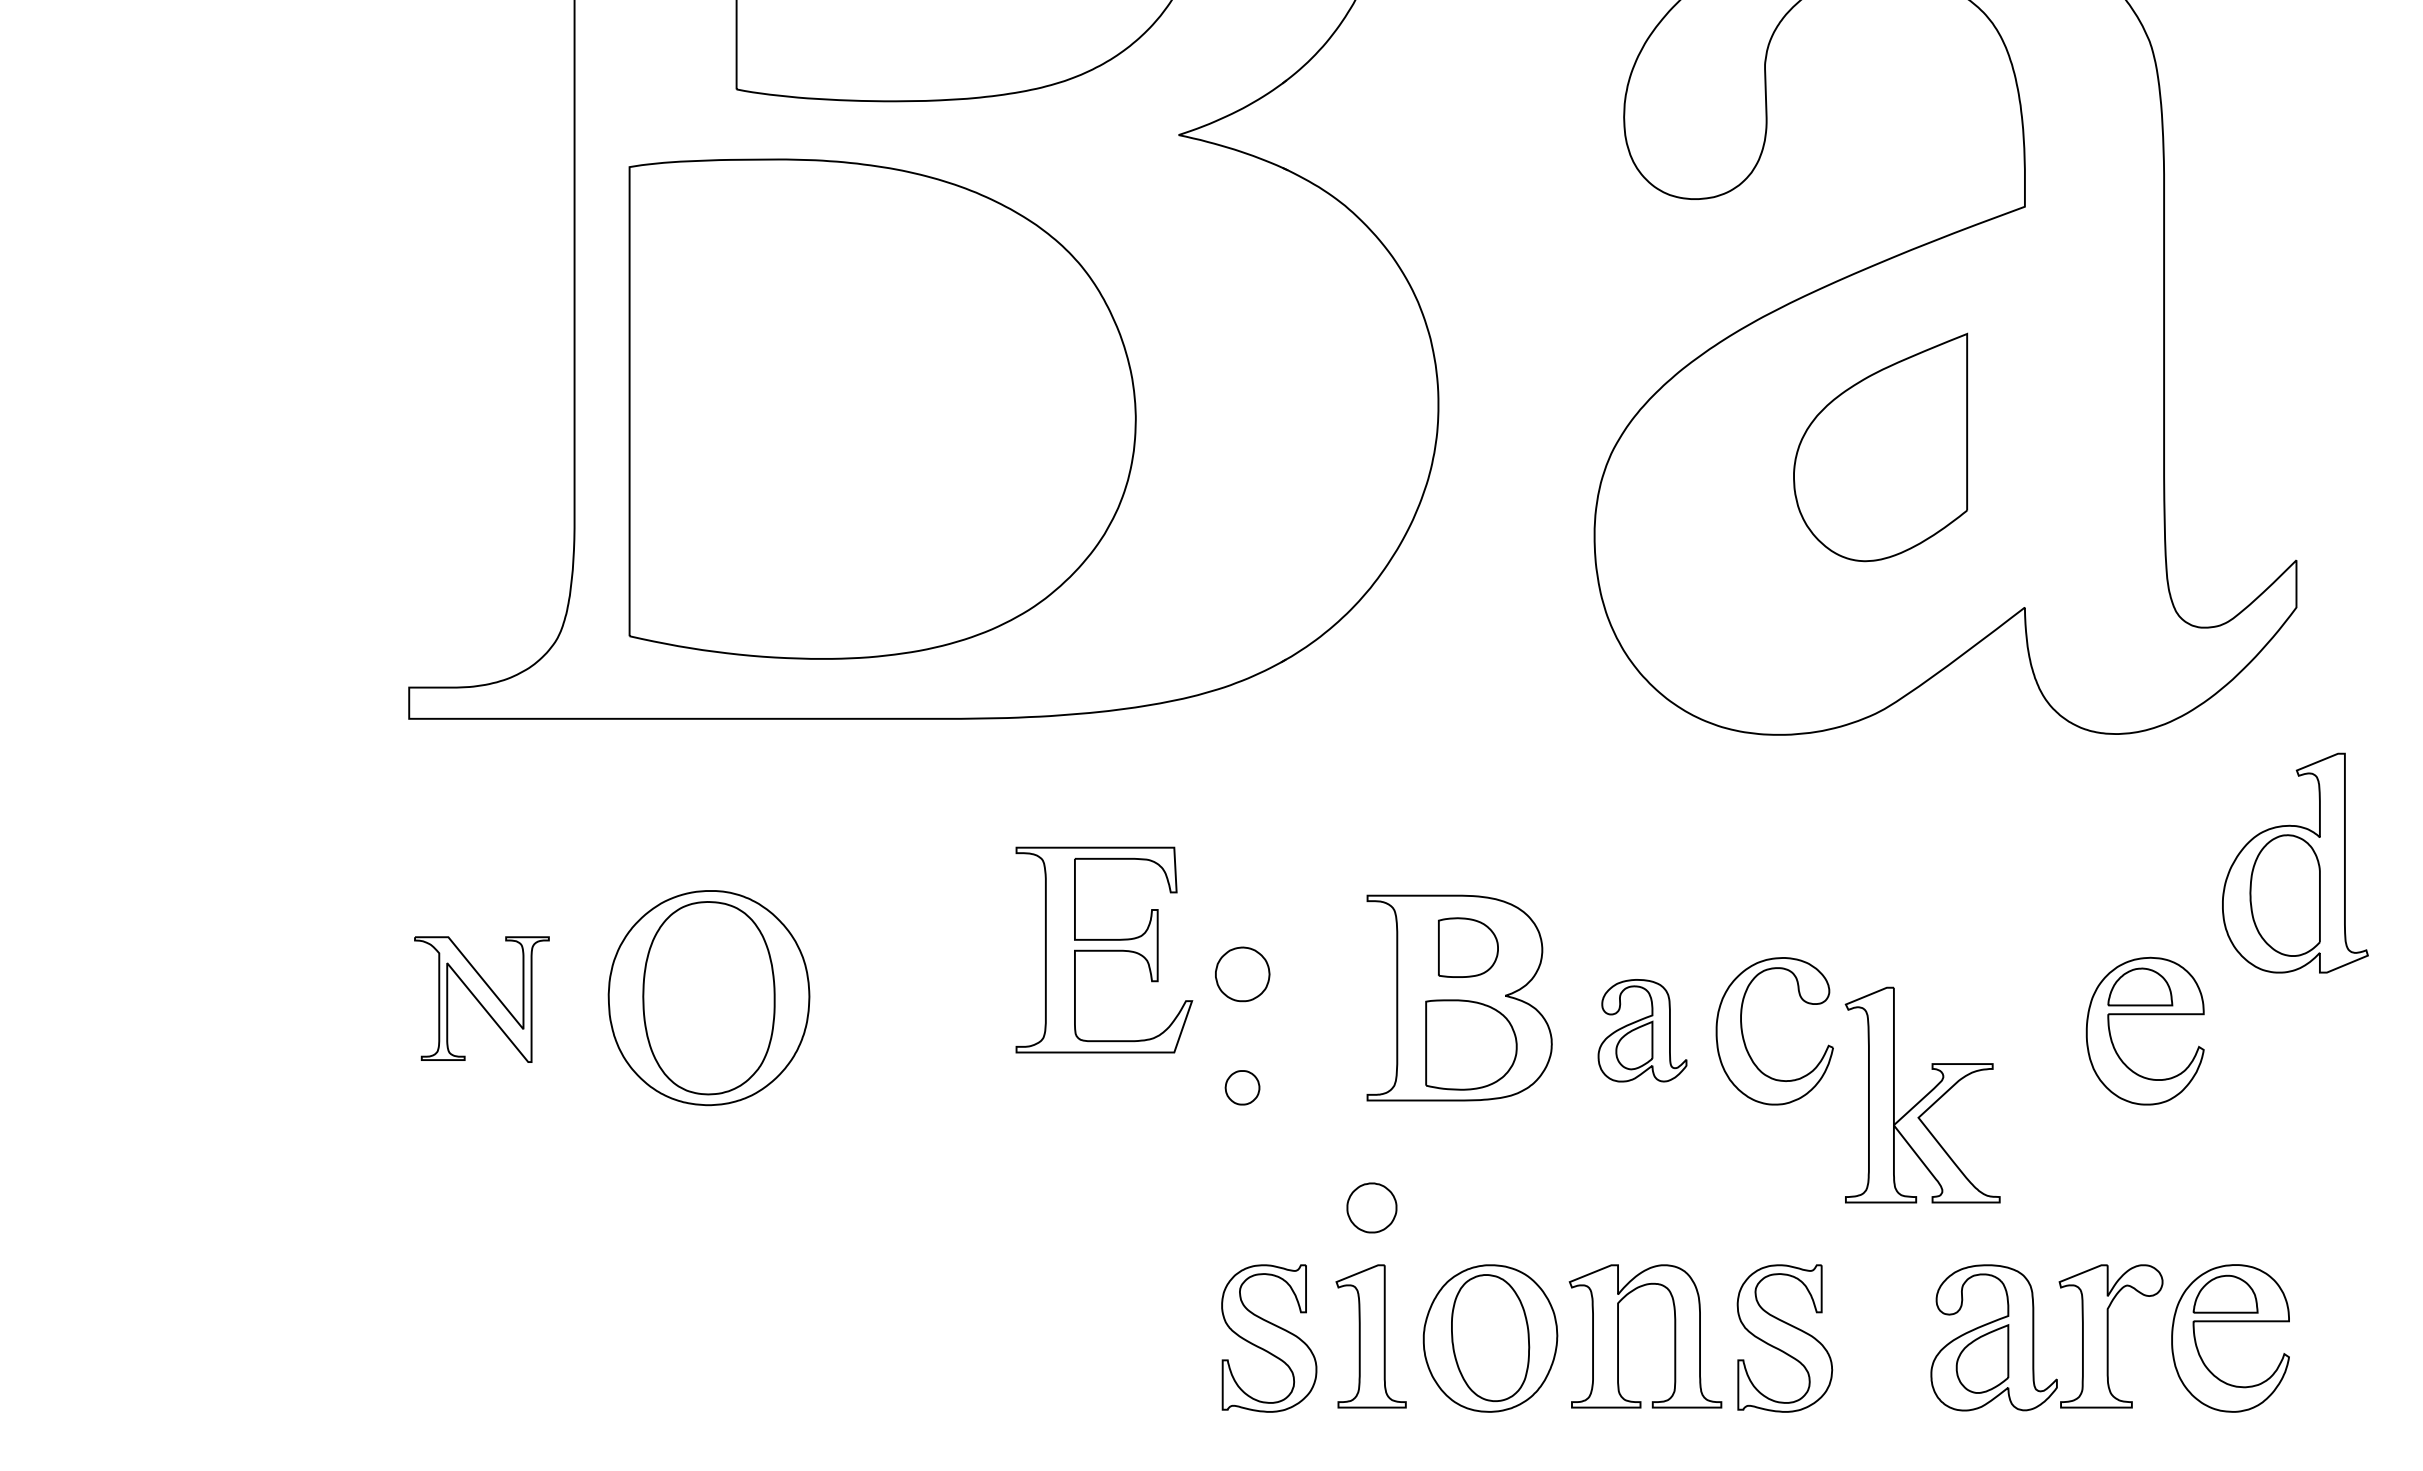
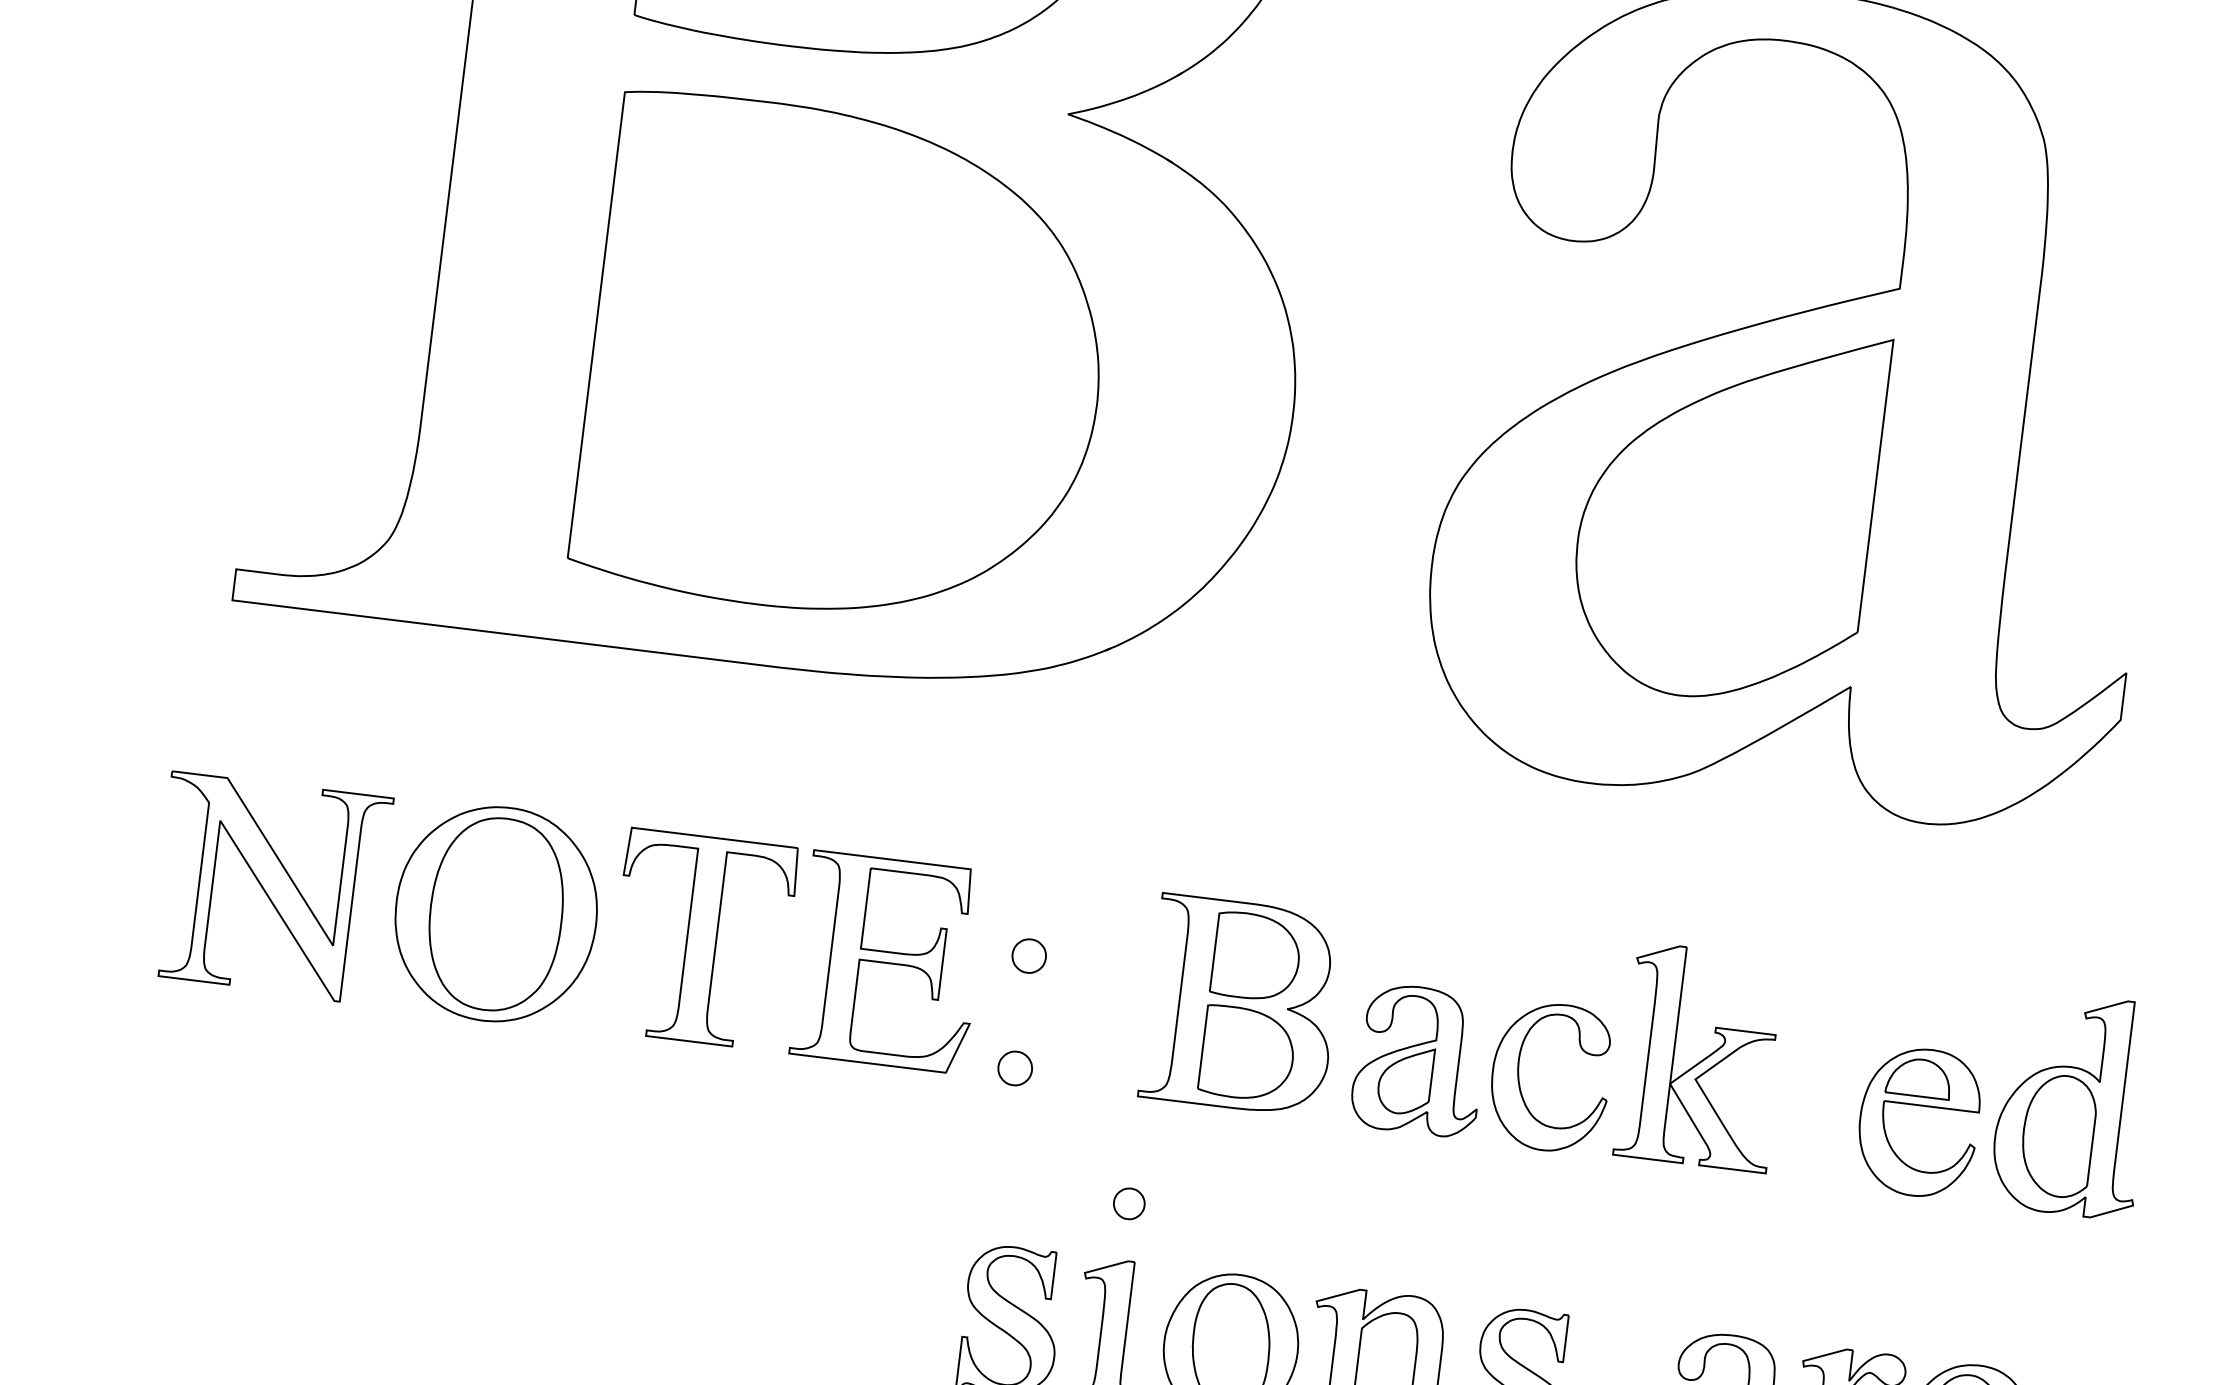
part: (882, 408) -> (846, 362), moved
part: (1880, 447) -> (1727, 510), size x1.67
part: (2295, 862) -> (2072, 1104), moved
part: (1468, 947) -> (1256, 956), size x1.43
part: (1104, 949) -> (889, 961), moved
part: (1242, 974) -> (1028, 955), size x0.62
part: (916, 997) -> (702, 939), added
part: (481, 999) -> (270, 887), size x1.67
part: (1642, 1030) -> (1419, 1060), size x1.43
part: (1922, 1094) -> (1702, 1056), moved
part: (1372, 1208) -> (1129, 1204), size x0.62

